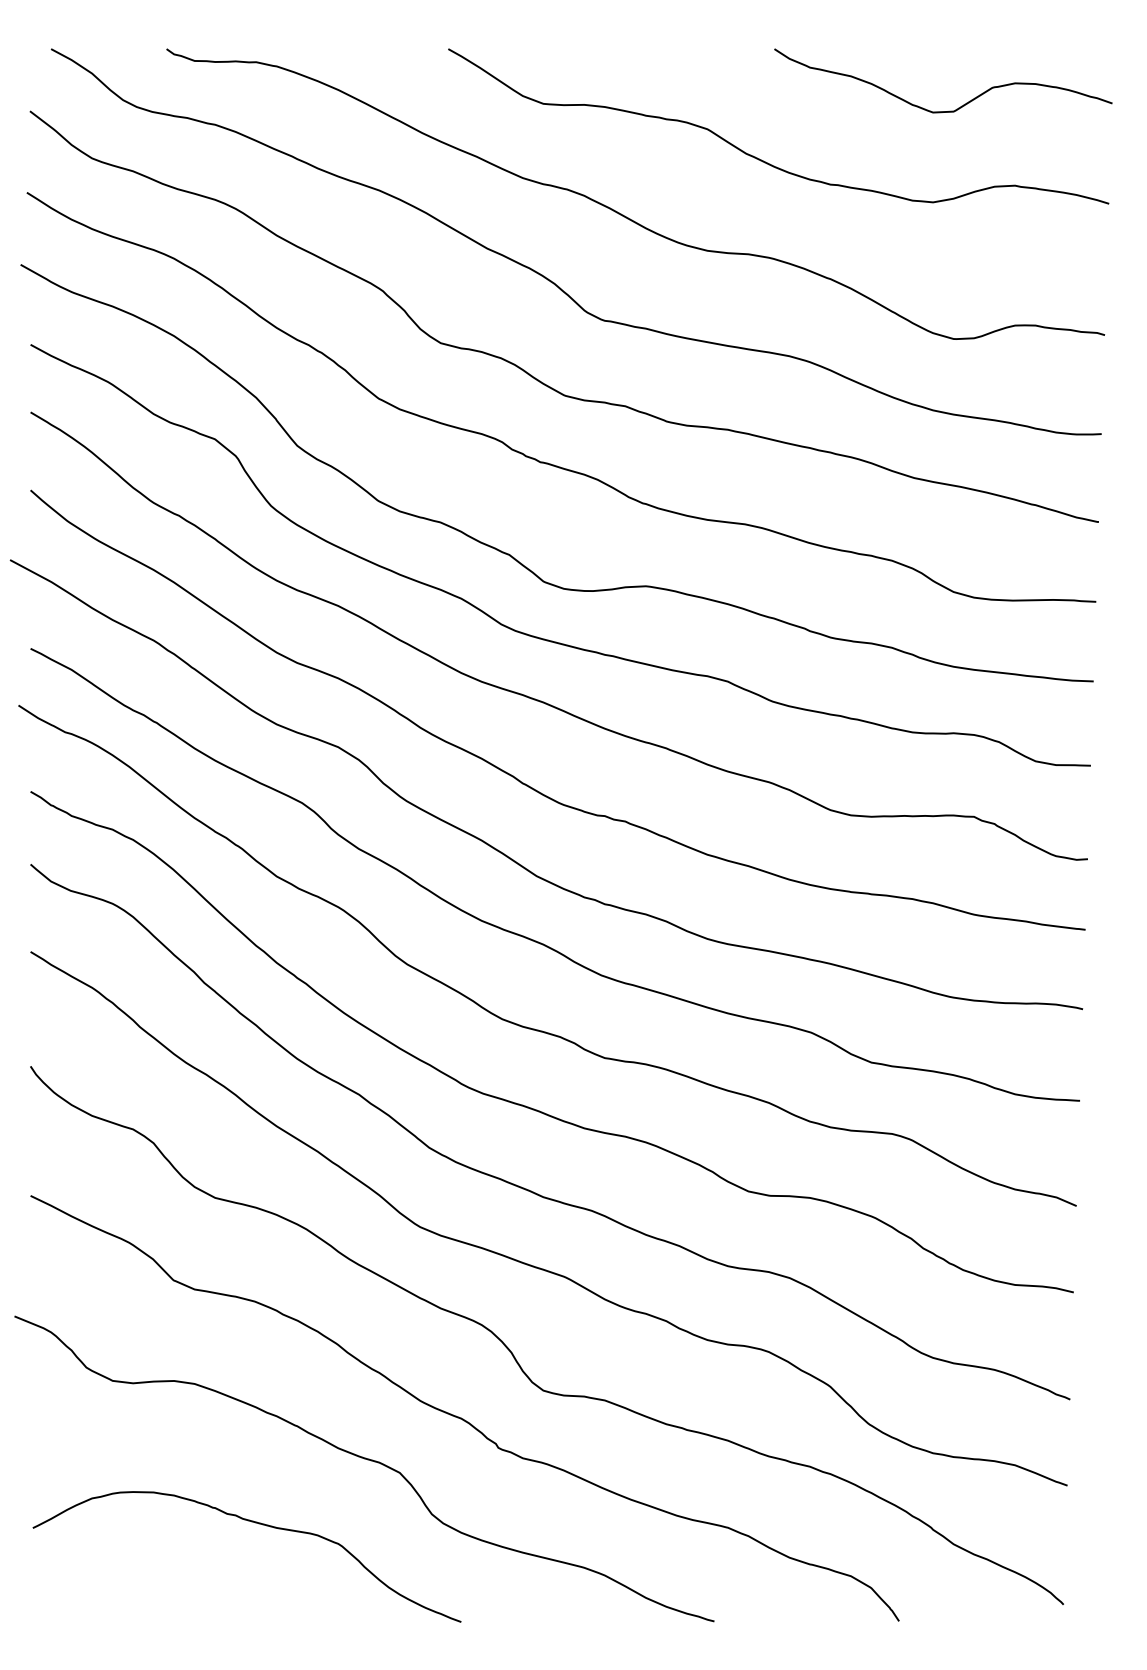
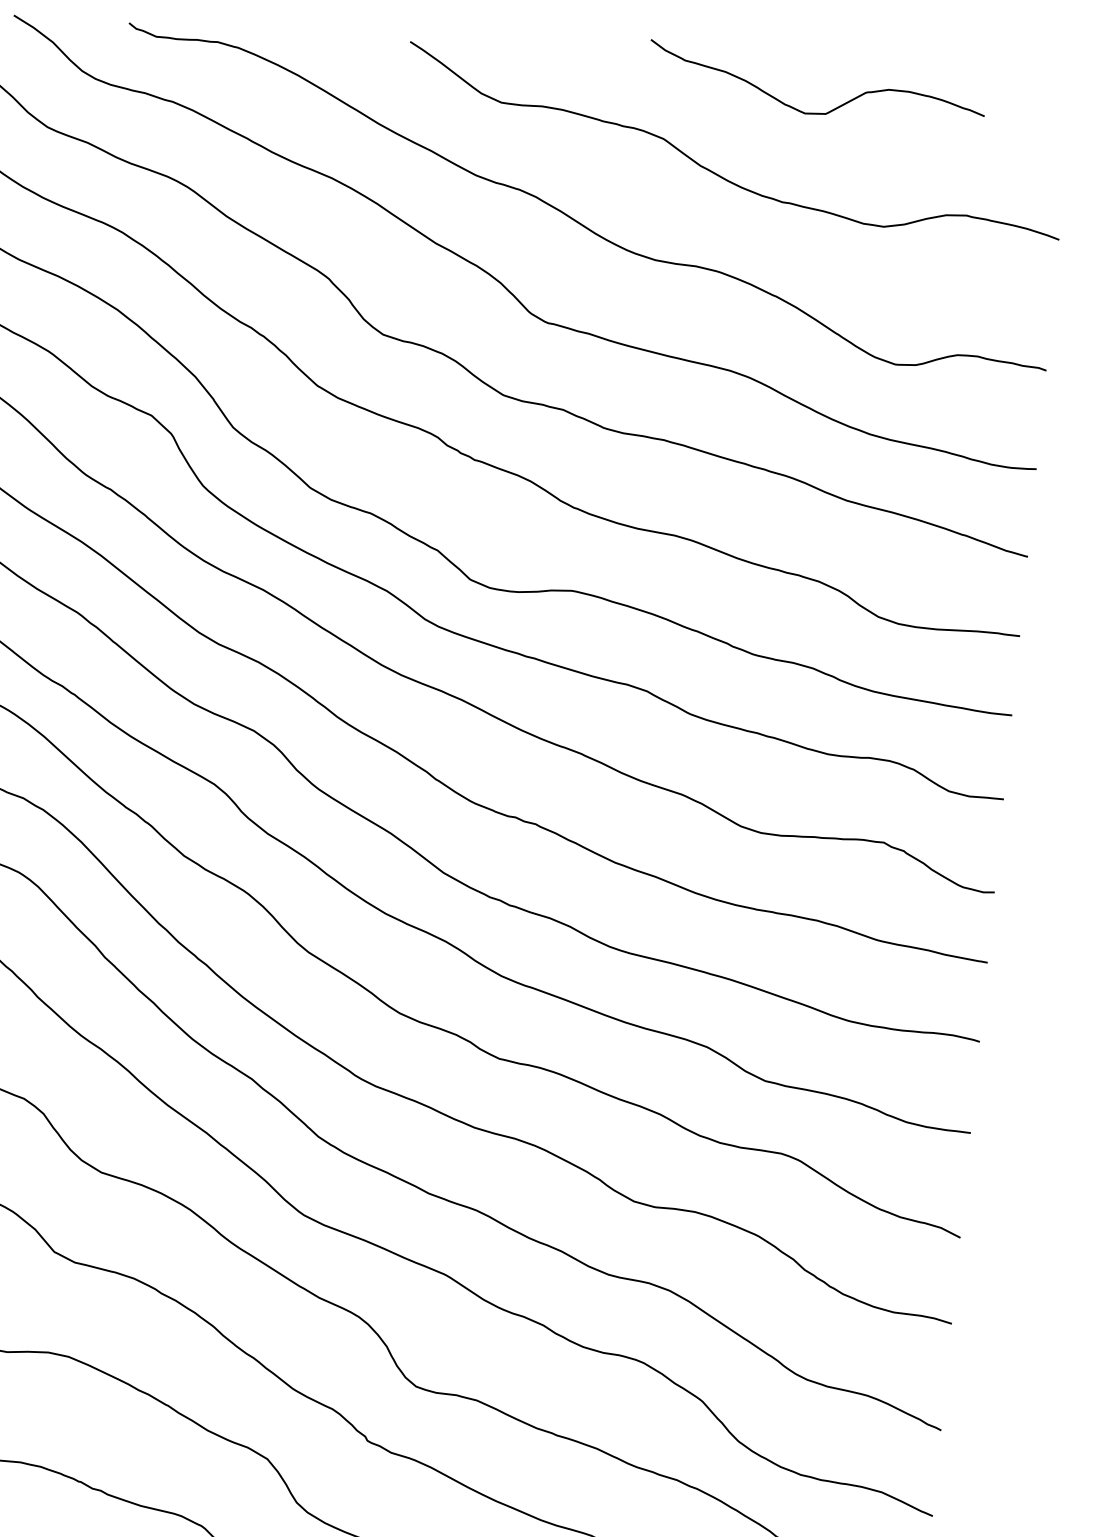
curve: (949, 110) -> (821, 112), moved

